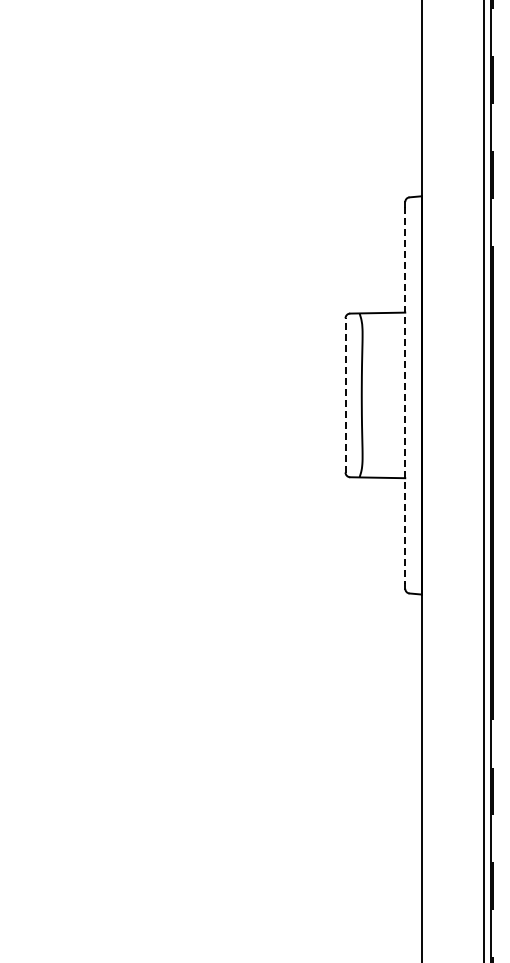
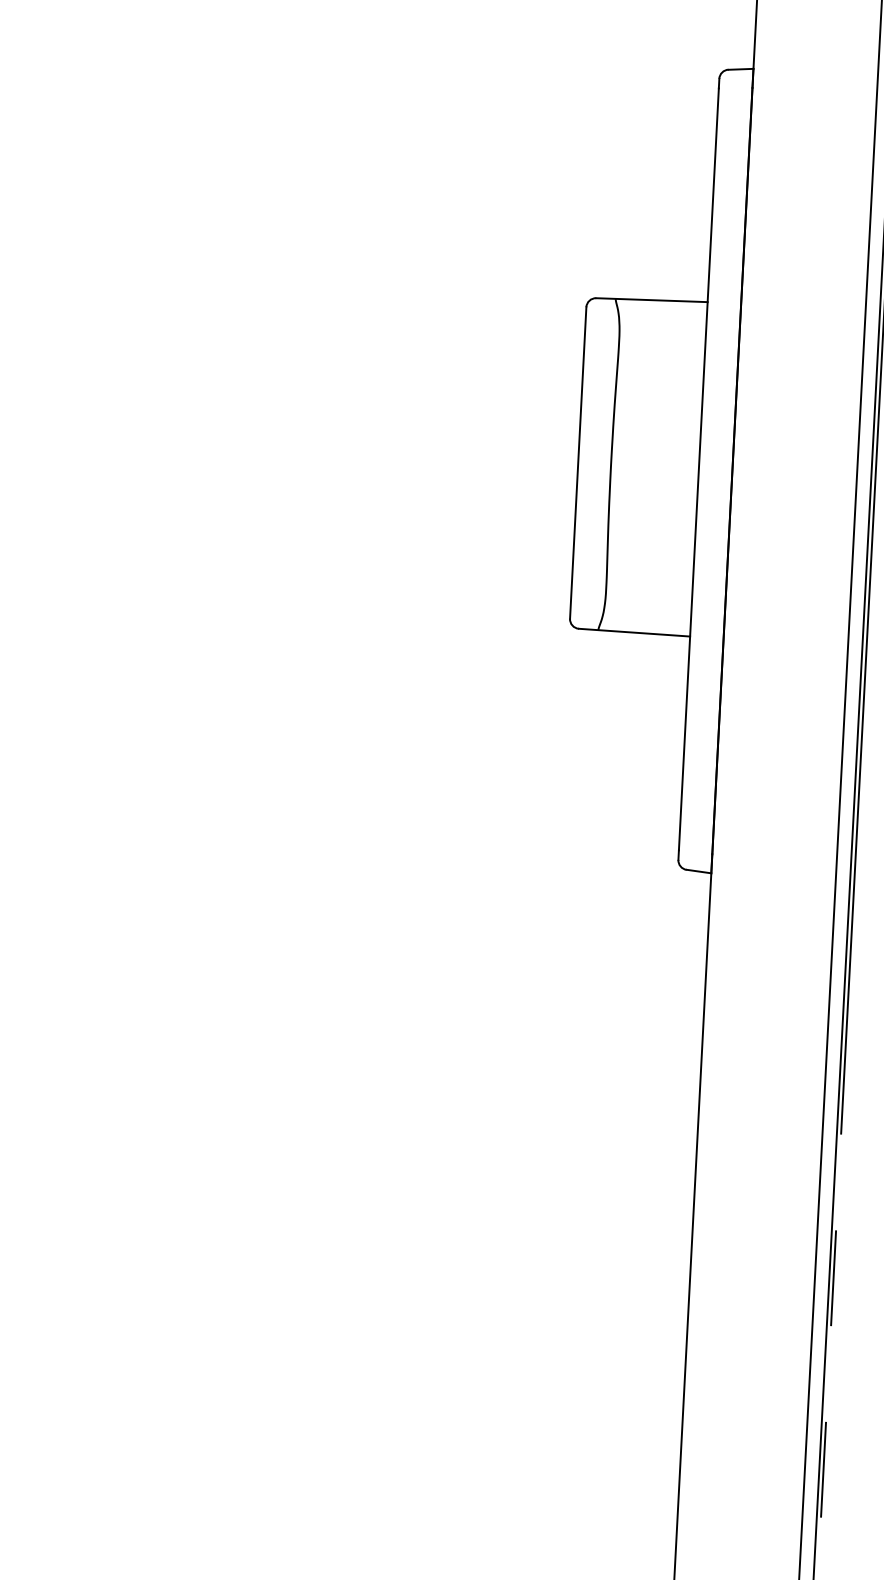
line: (345, 394) -> (578, 461), dashed -> solid
line: (405, 395) -> (699, 469), dashed -> solid

